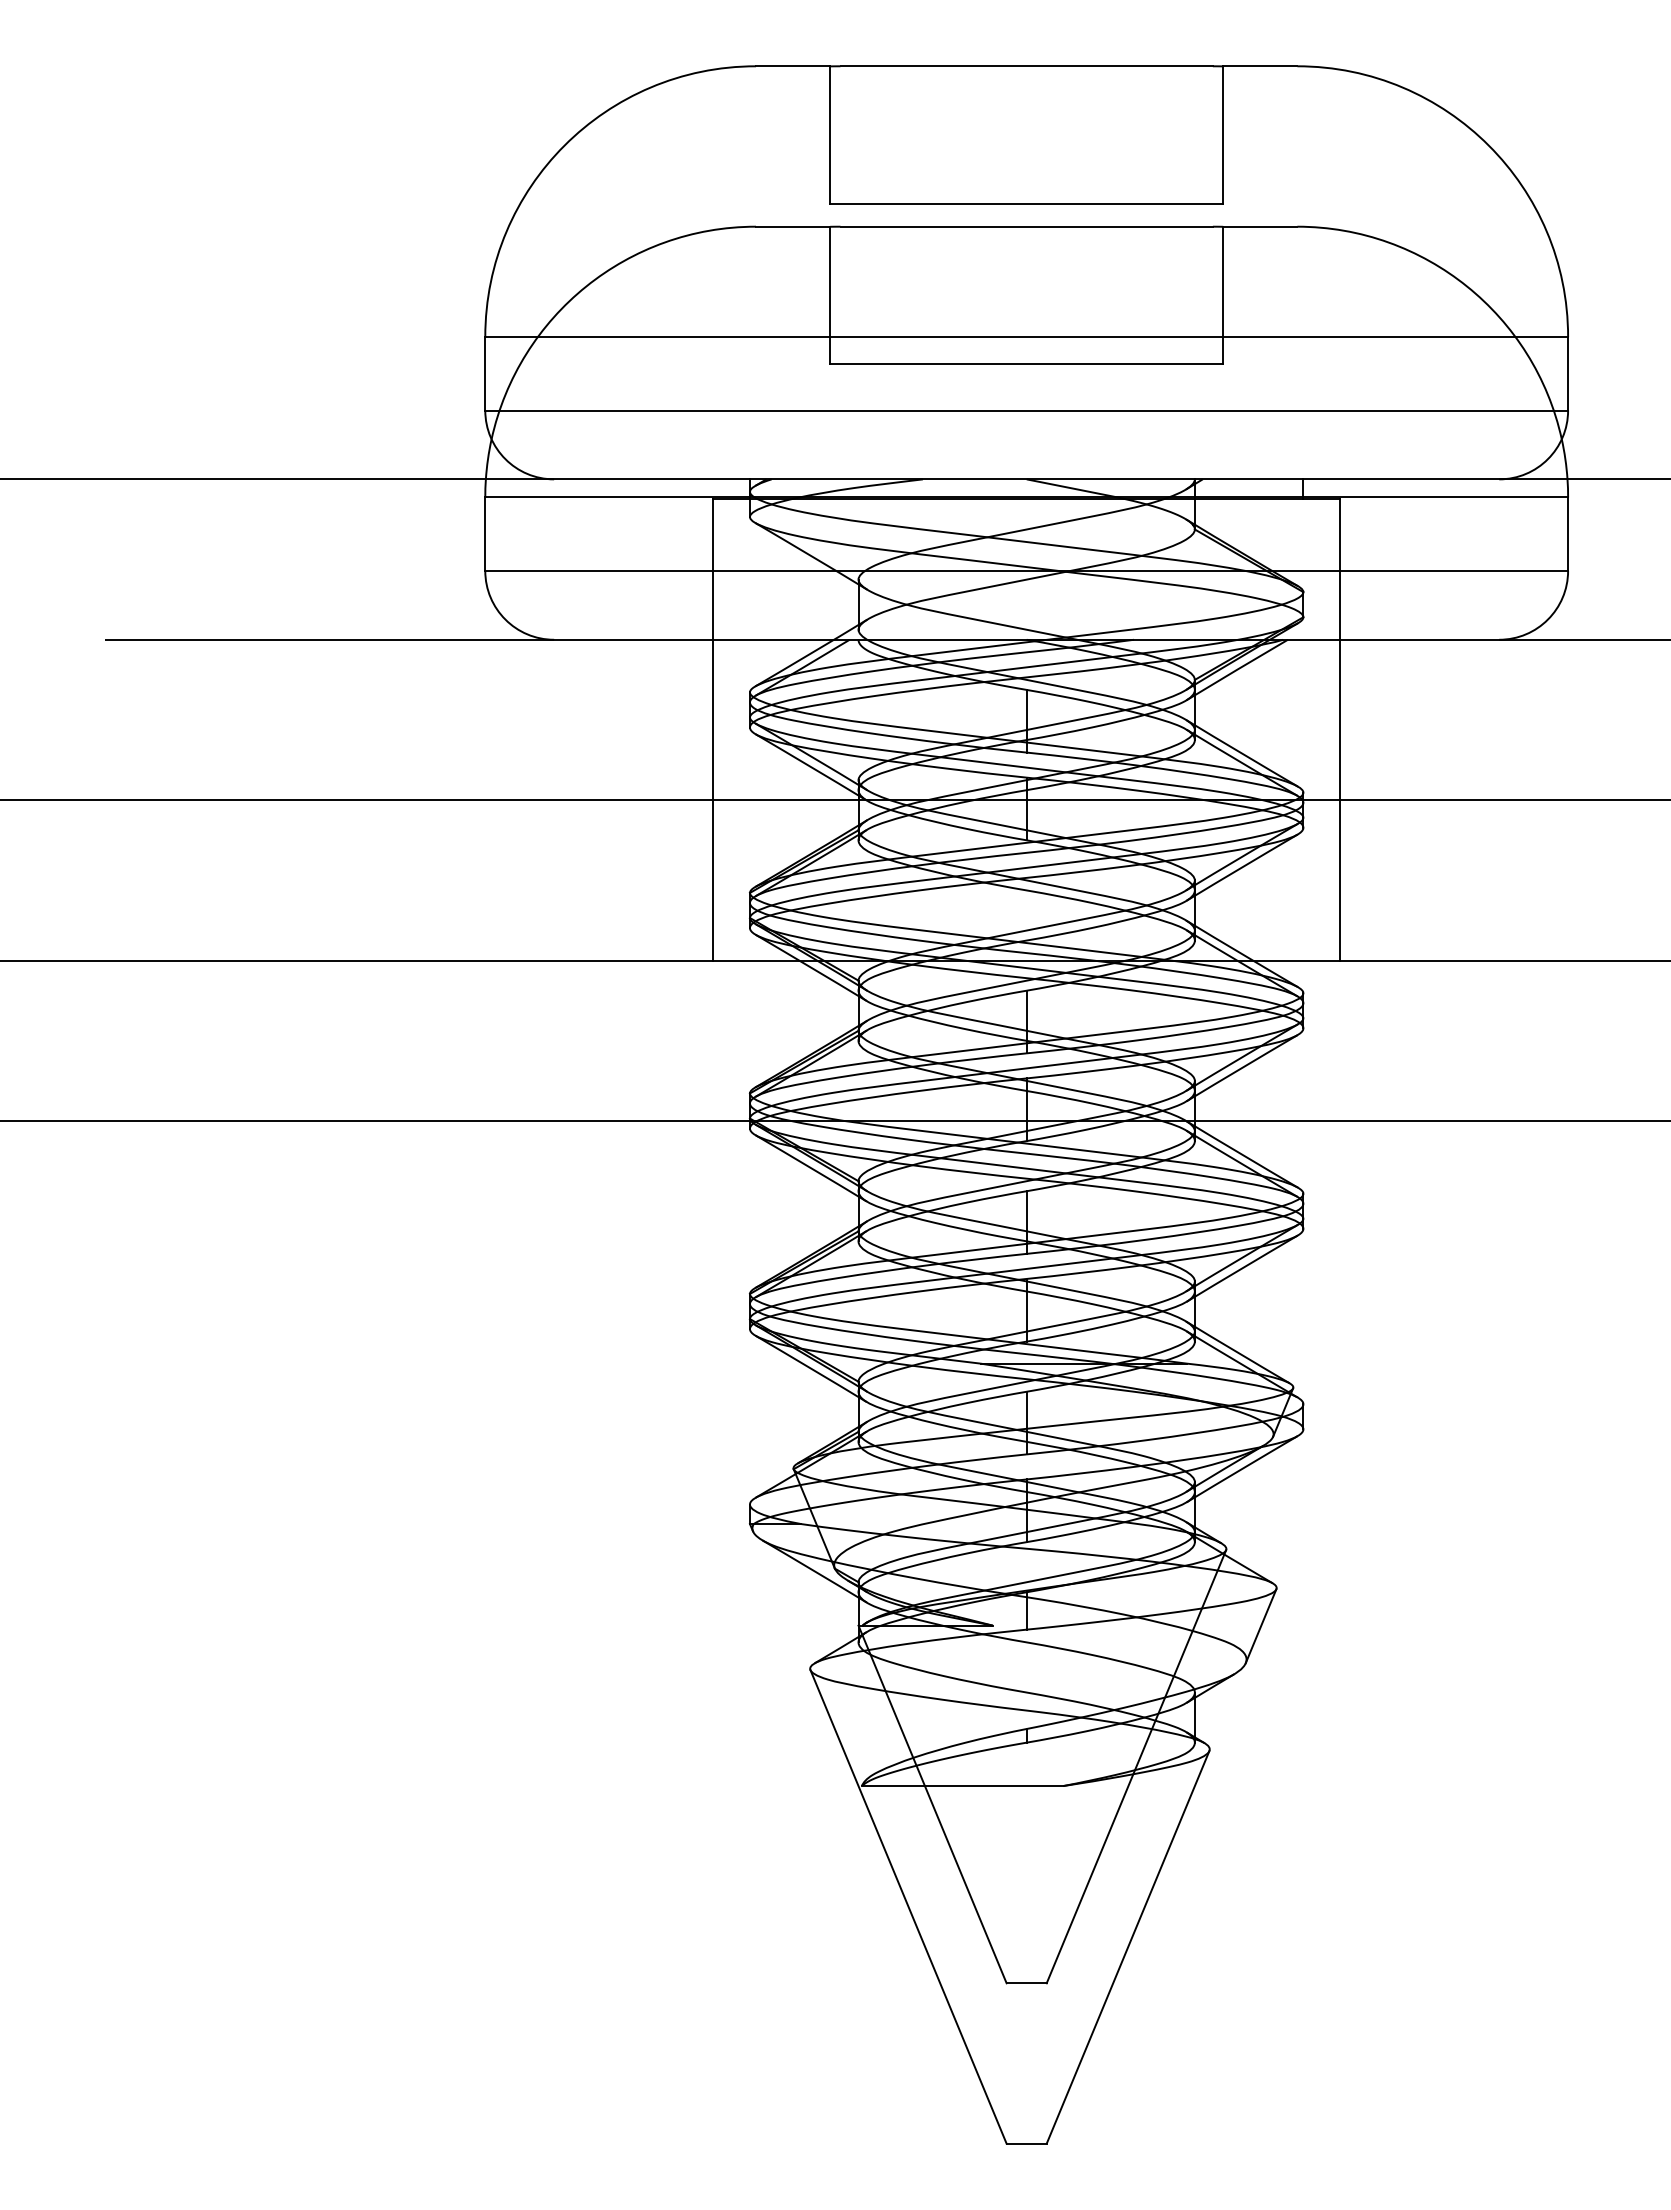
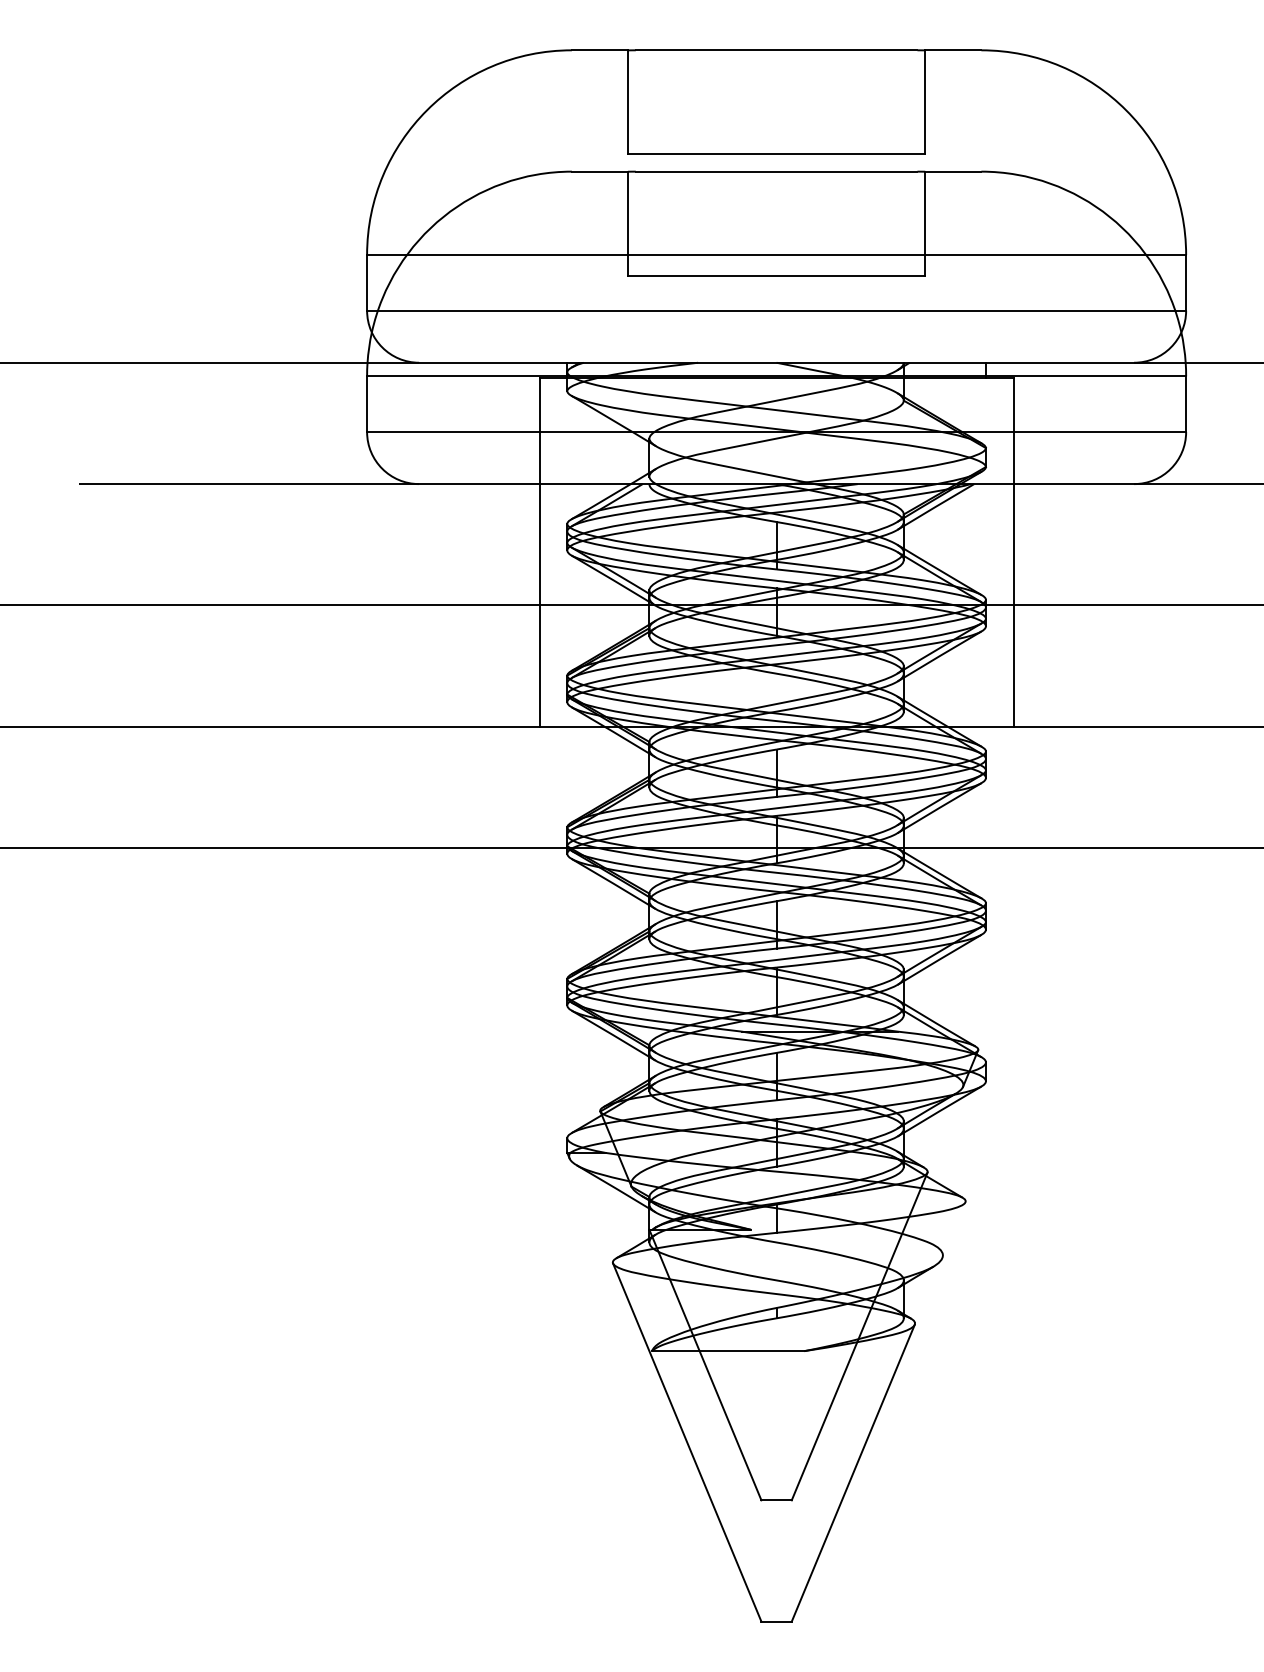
line: (1260, 1626) -> (953, 1230), removed

